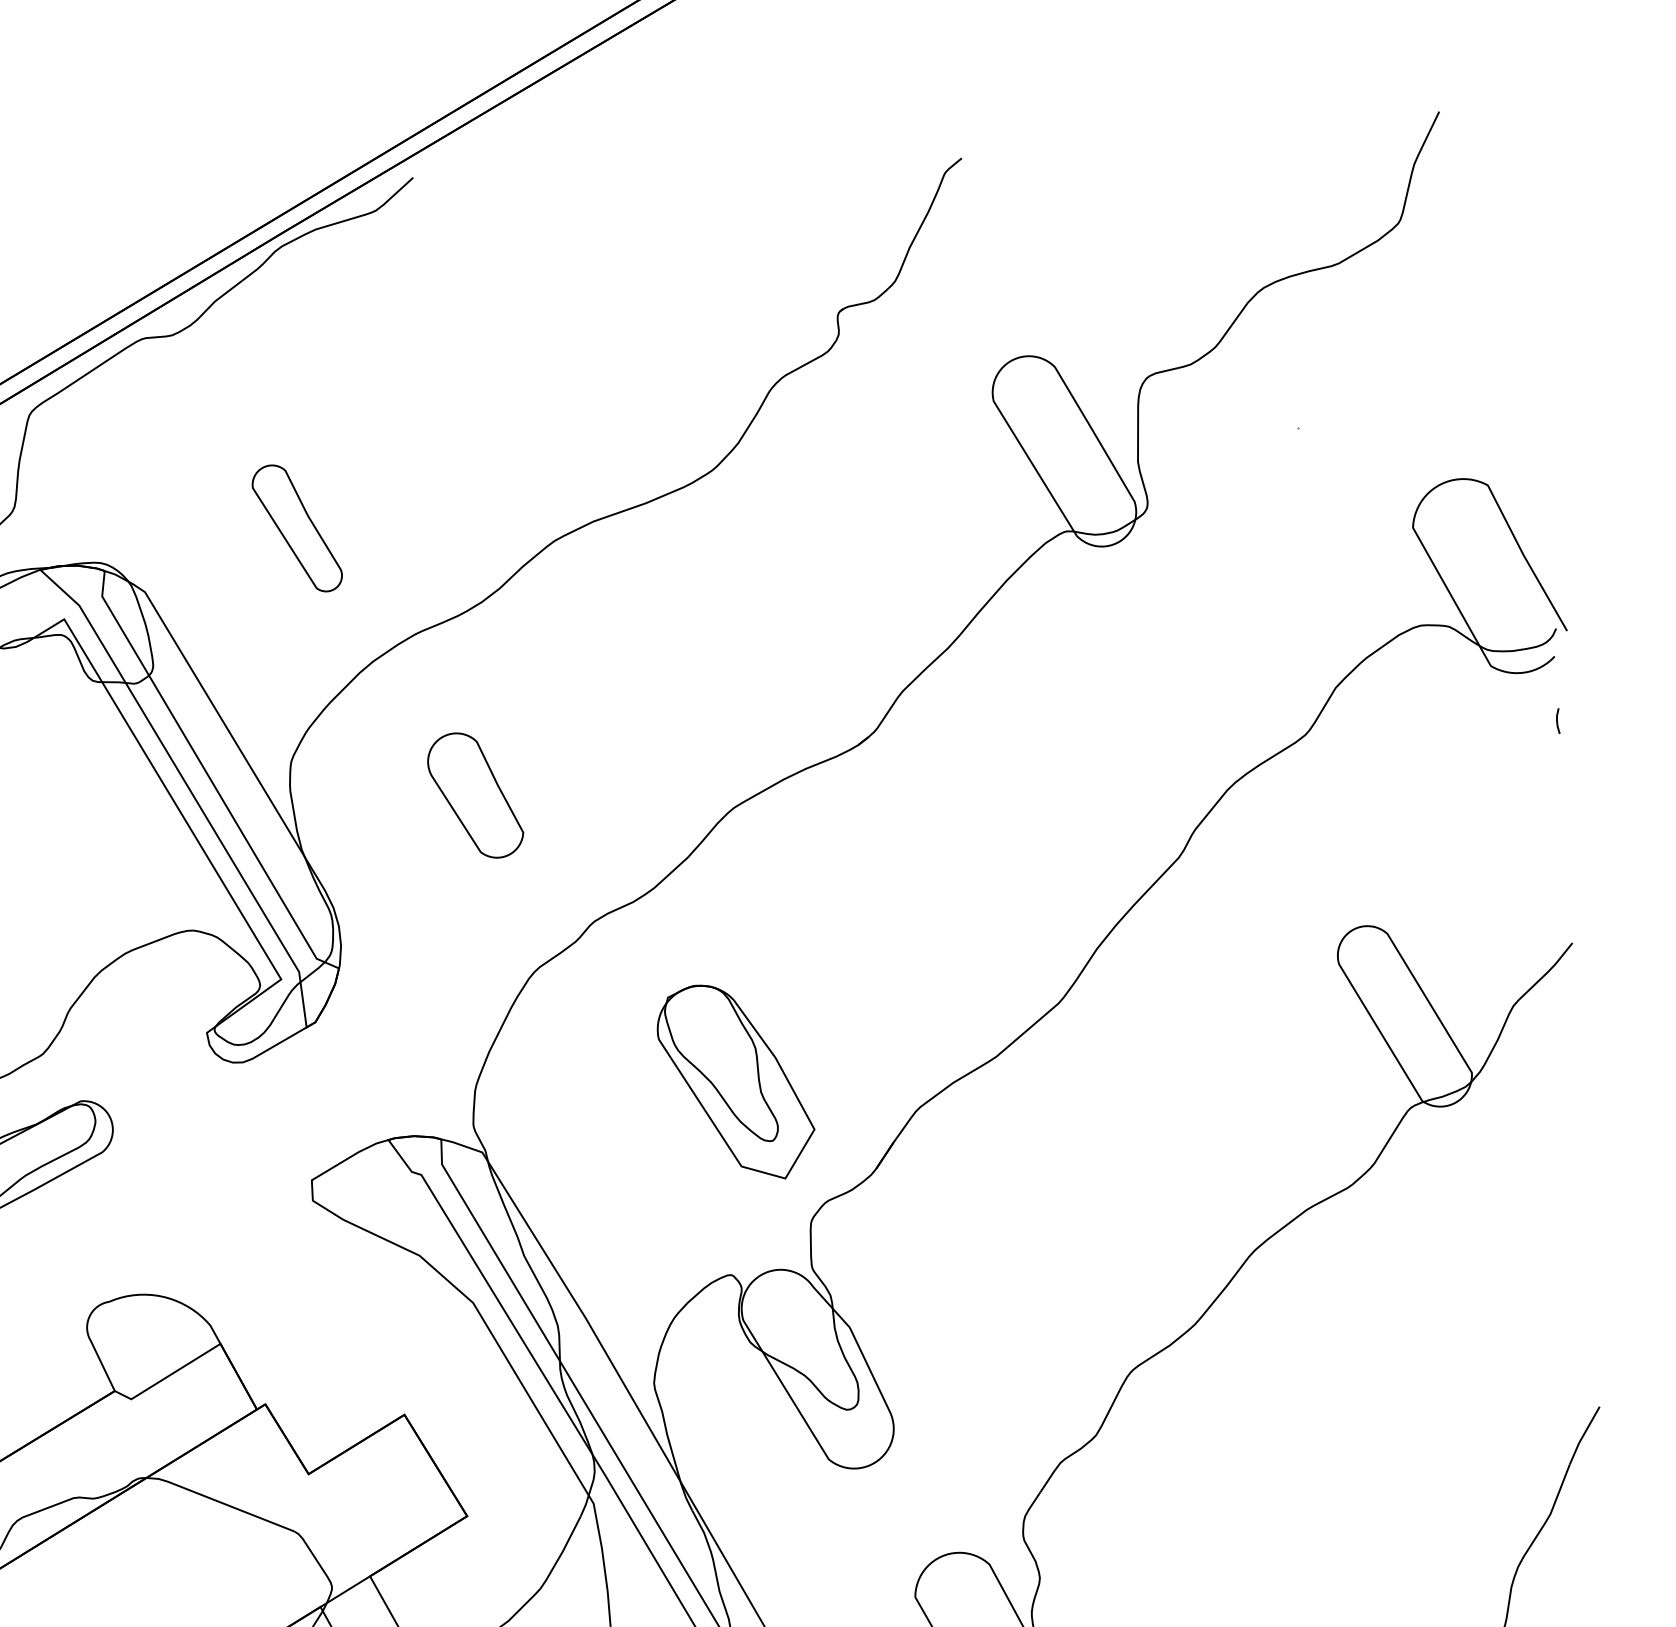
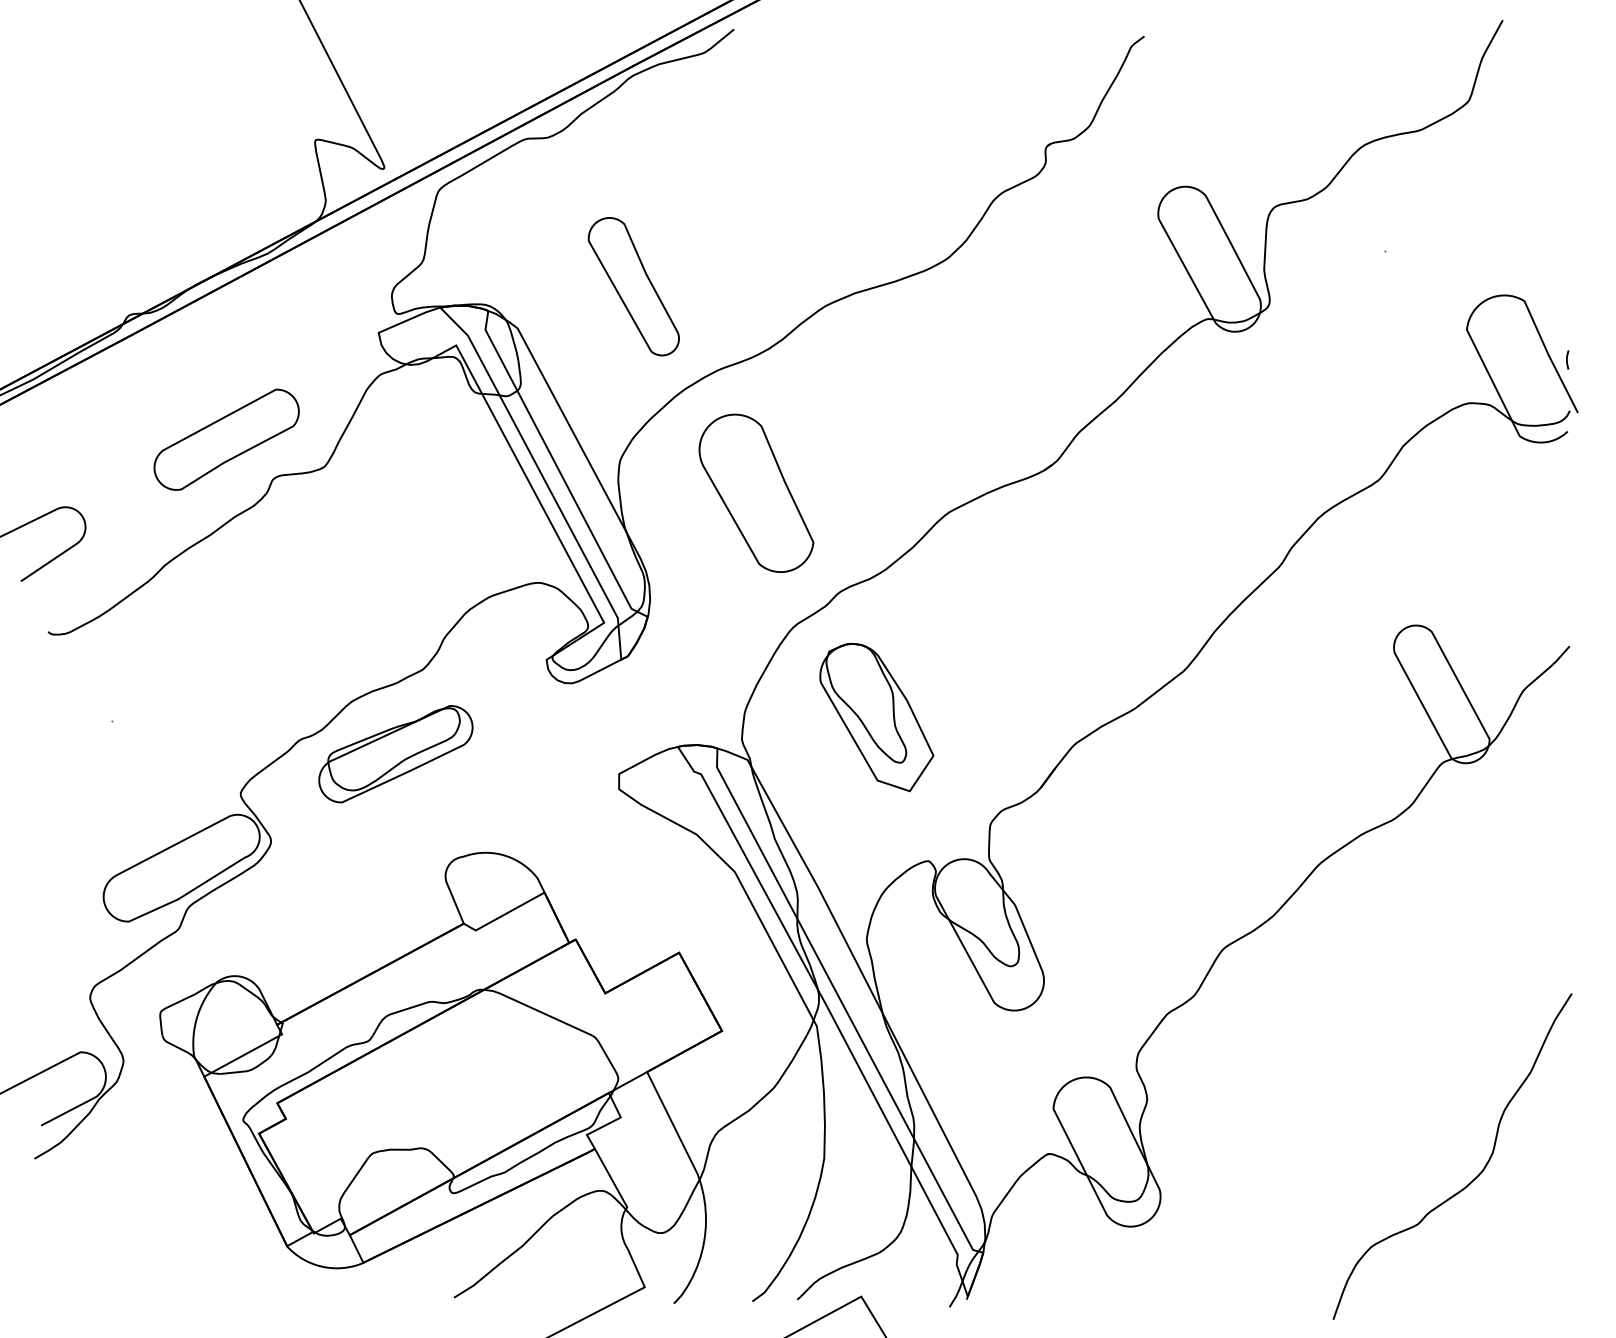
part: (296, 528) -> (633, 286), size x1.43
line: (1557, 720) -> (1567, 359), moved
part: (475, 794) -> (756, 492), size x1.67
part: (735, 1082) -> (876, 717), moved

